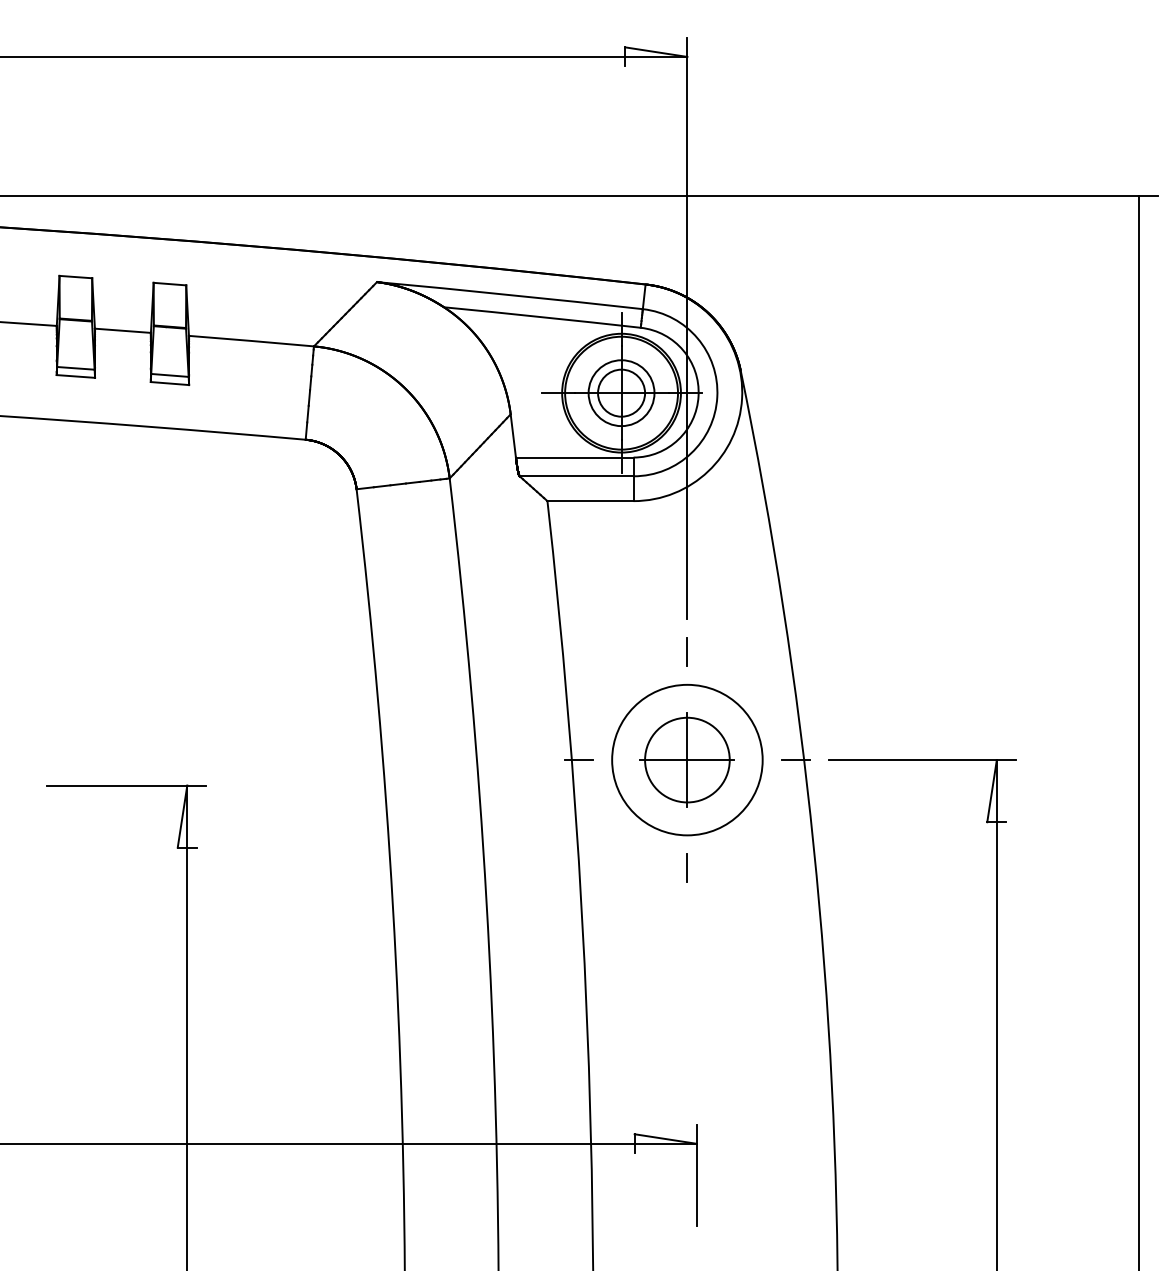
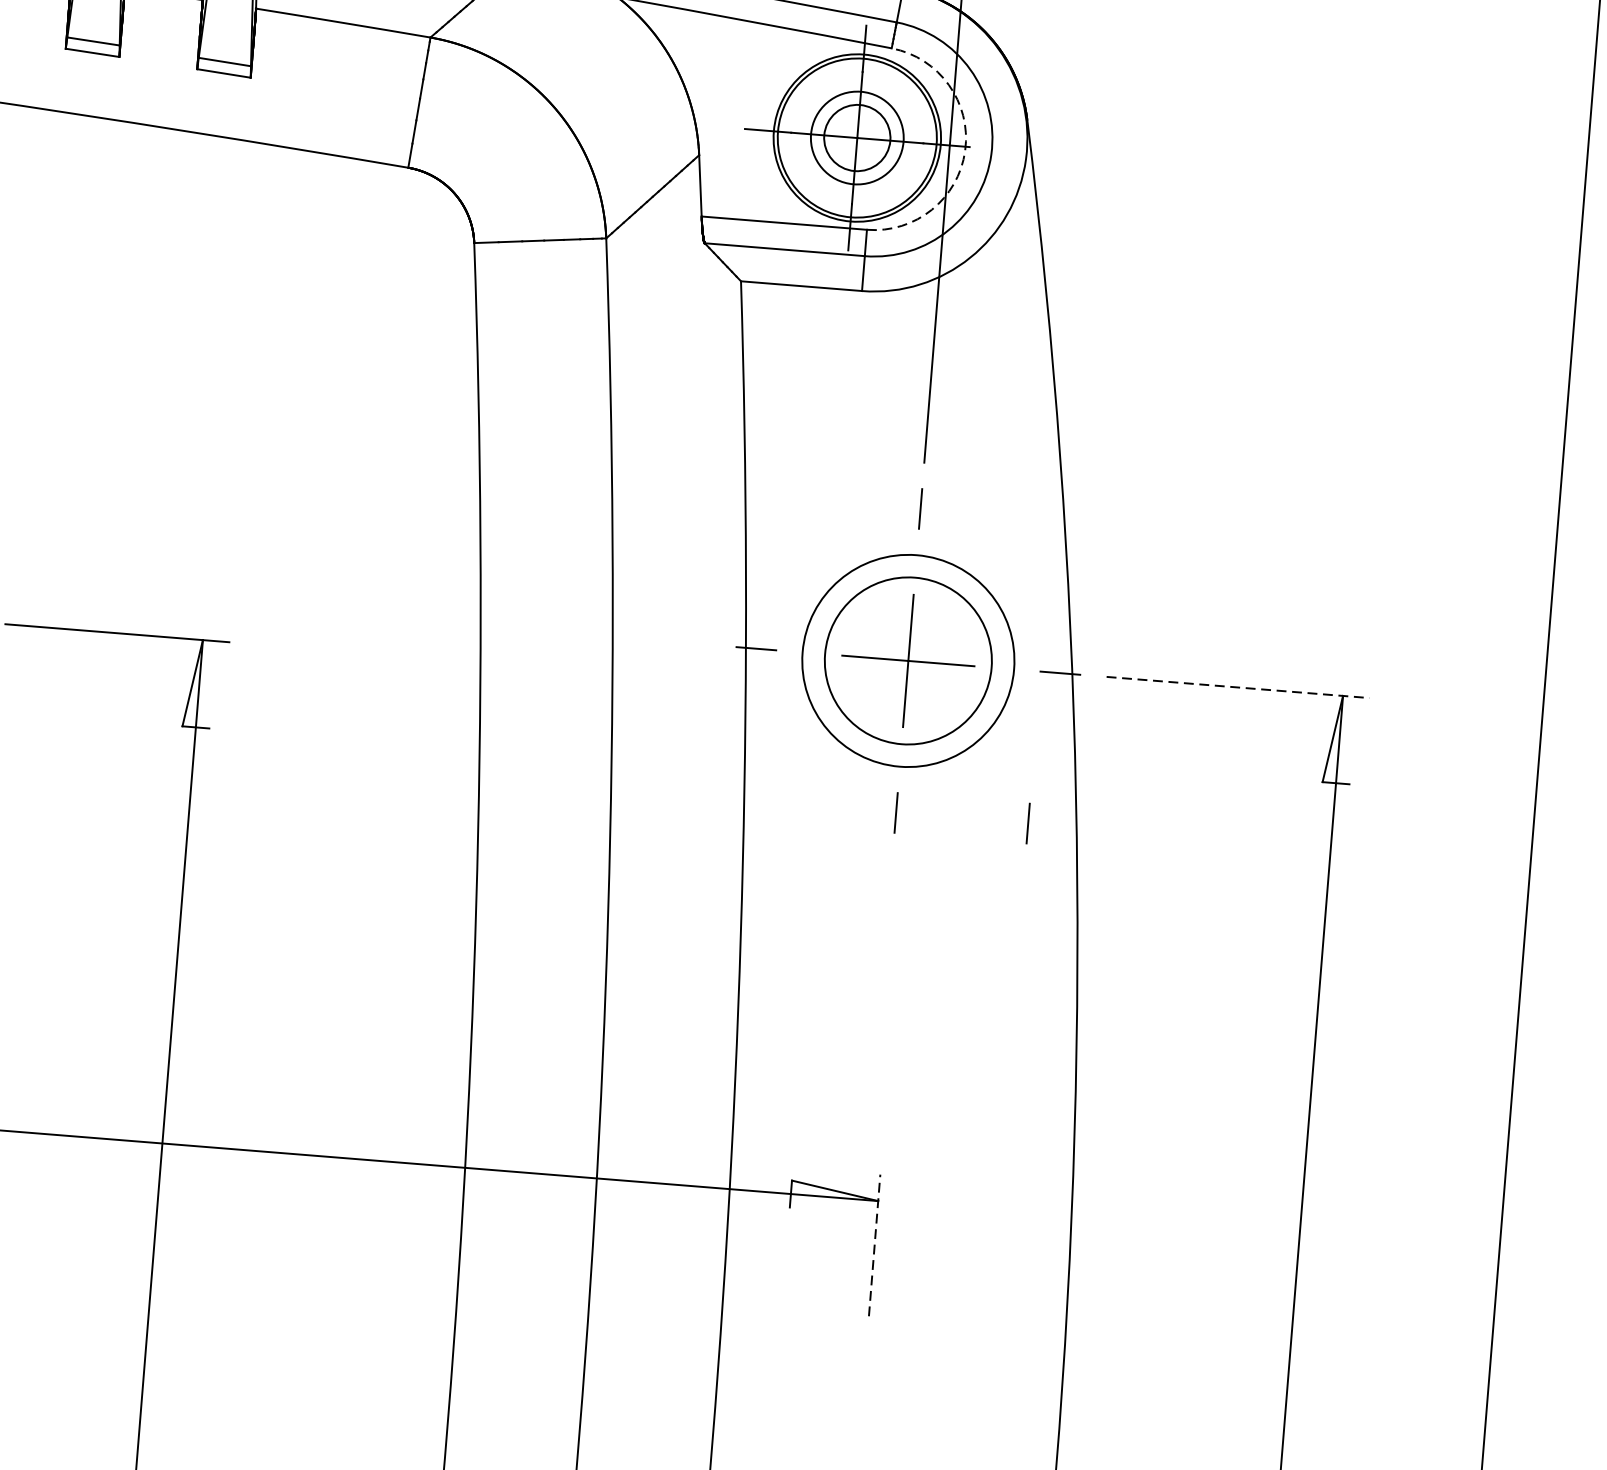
arc: (698, 396) -> (965, 151), solid -> dashed
circle: (687, 759) -> (908, 660), size x1.4
line: (922, 760) -> (1238, 688), solid -> dashed
line: (780, 867) -> (1027, 822), added
line: (696, 1174) -> (874, 1244), solid -> dashed

